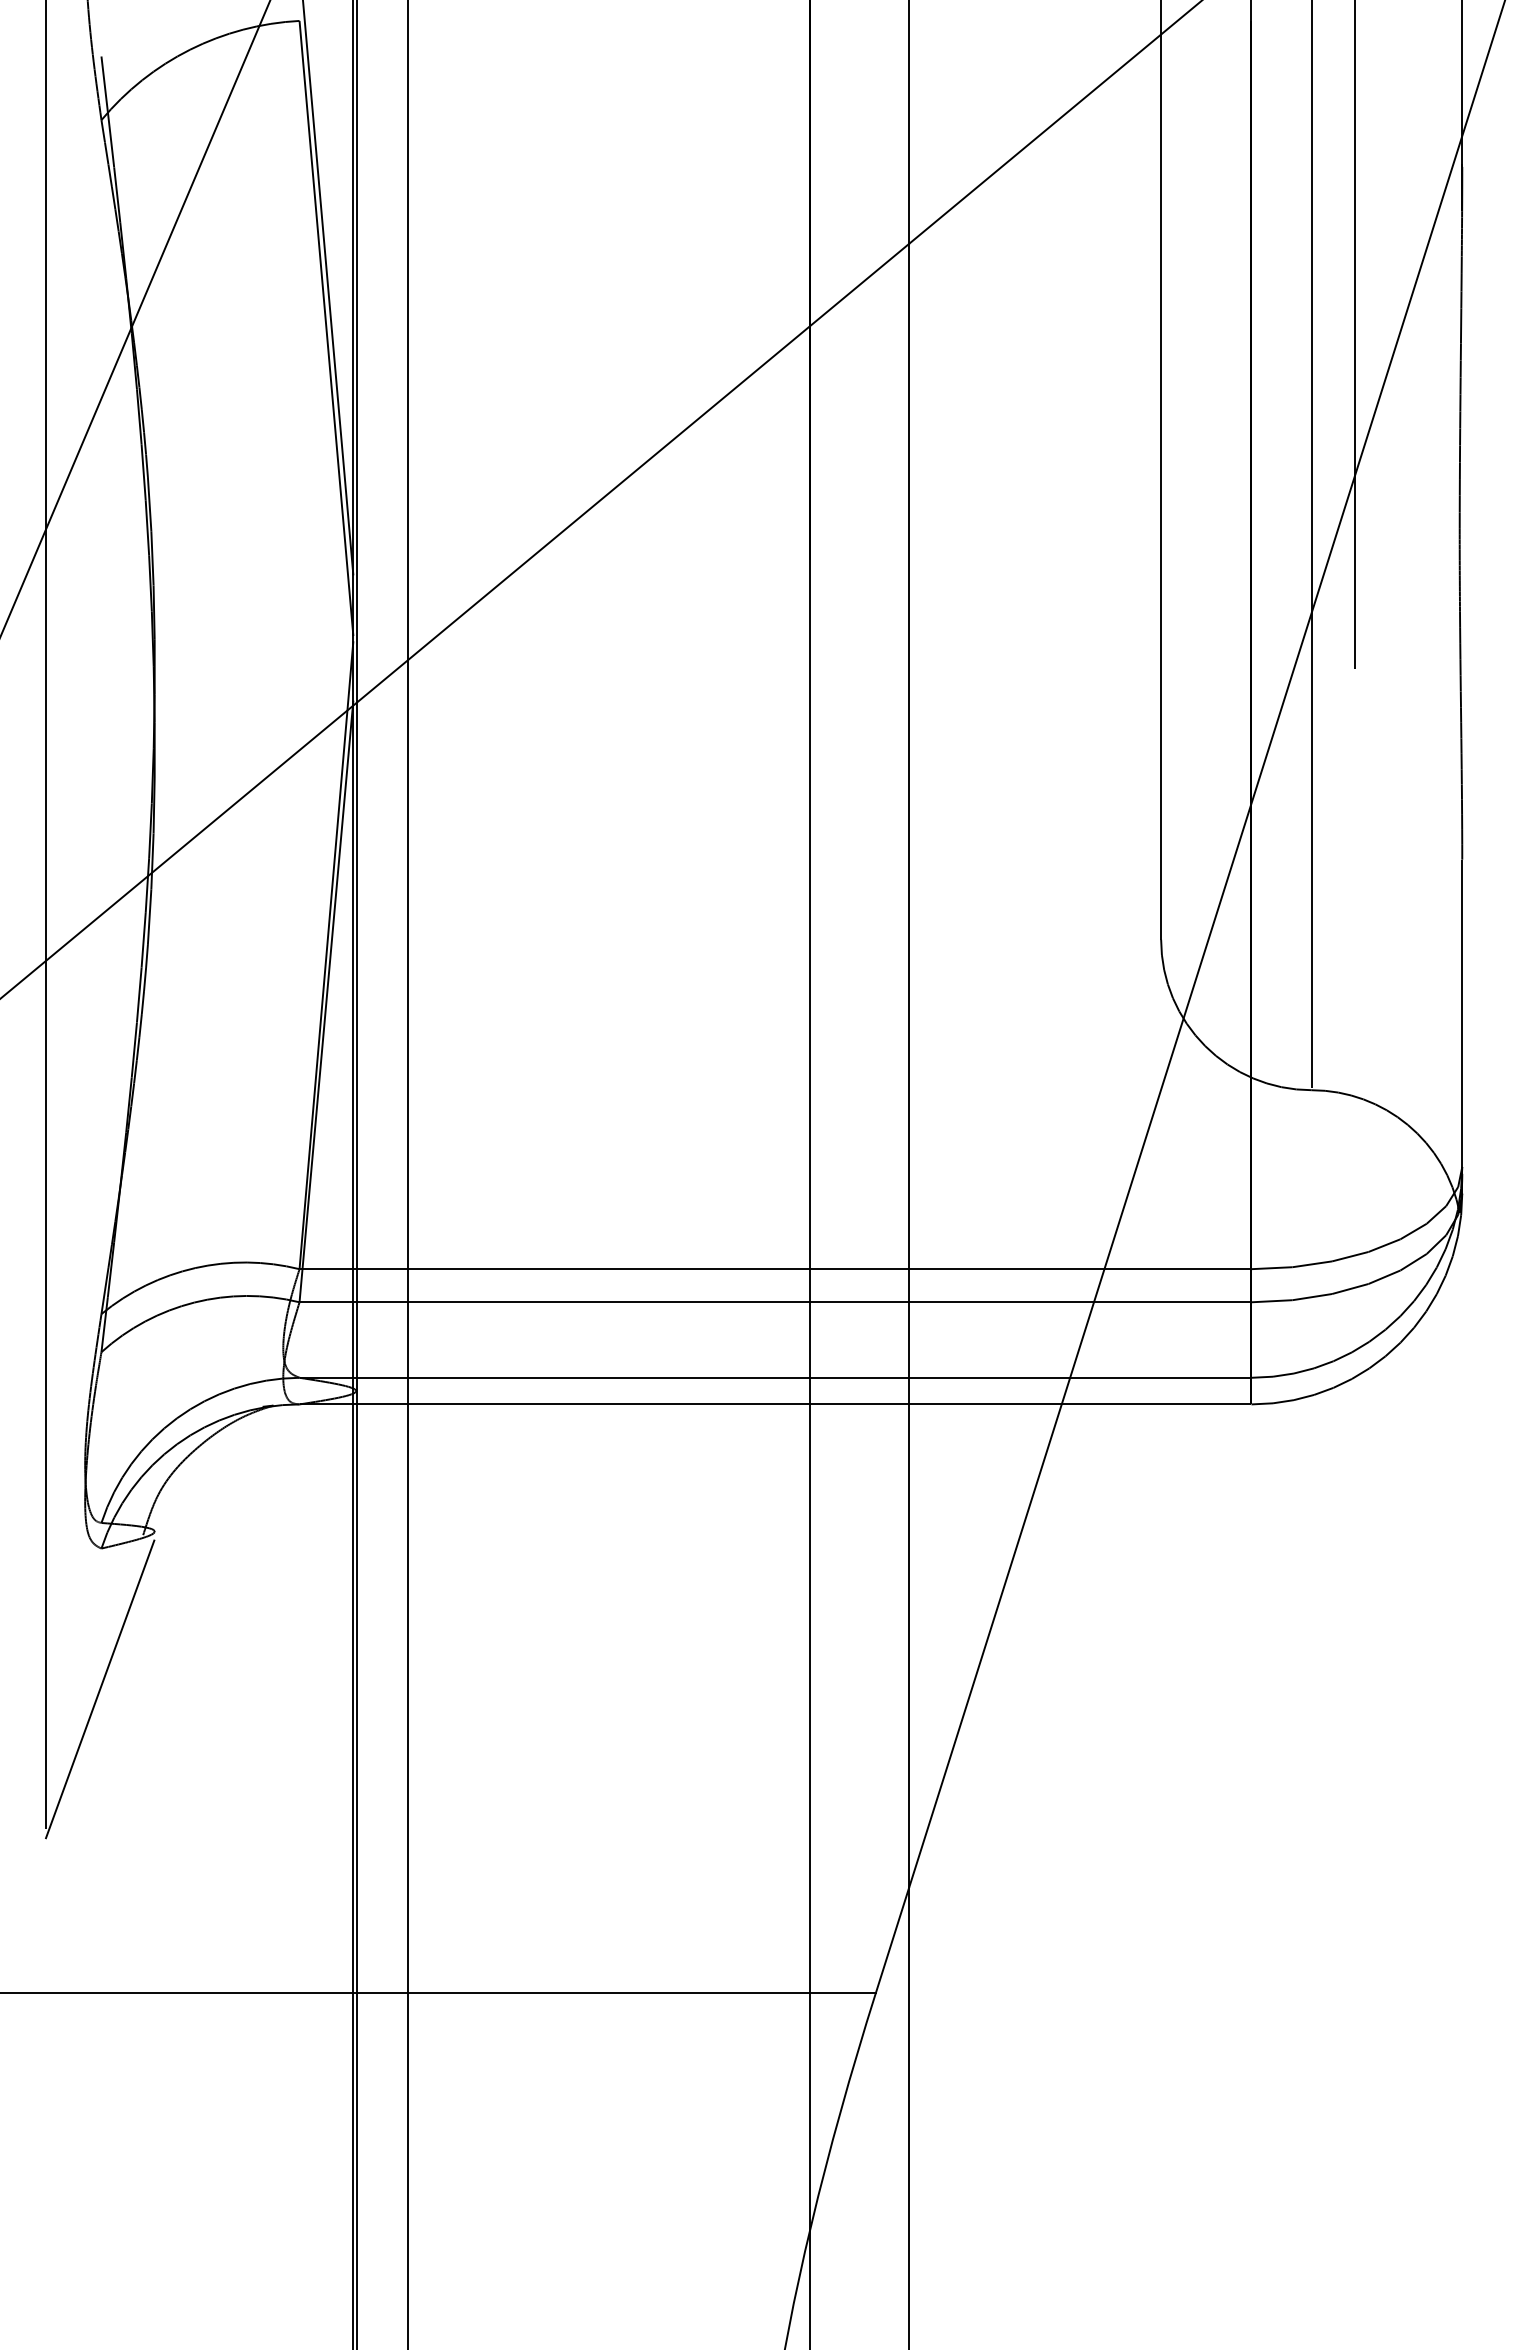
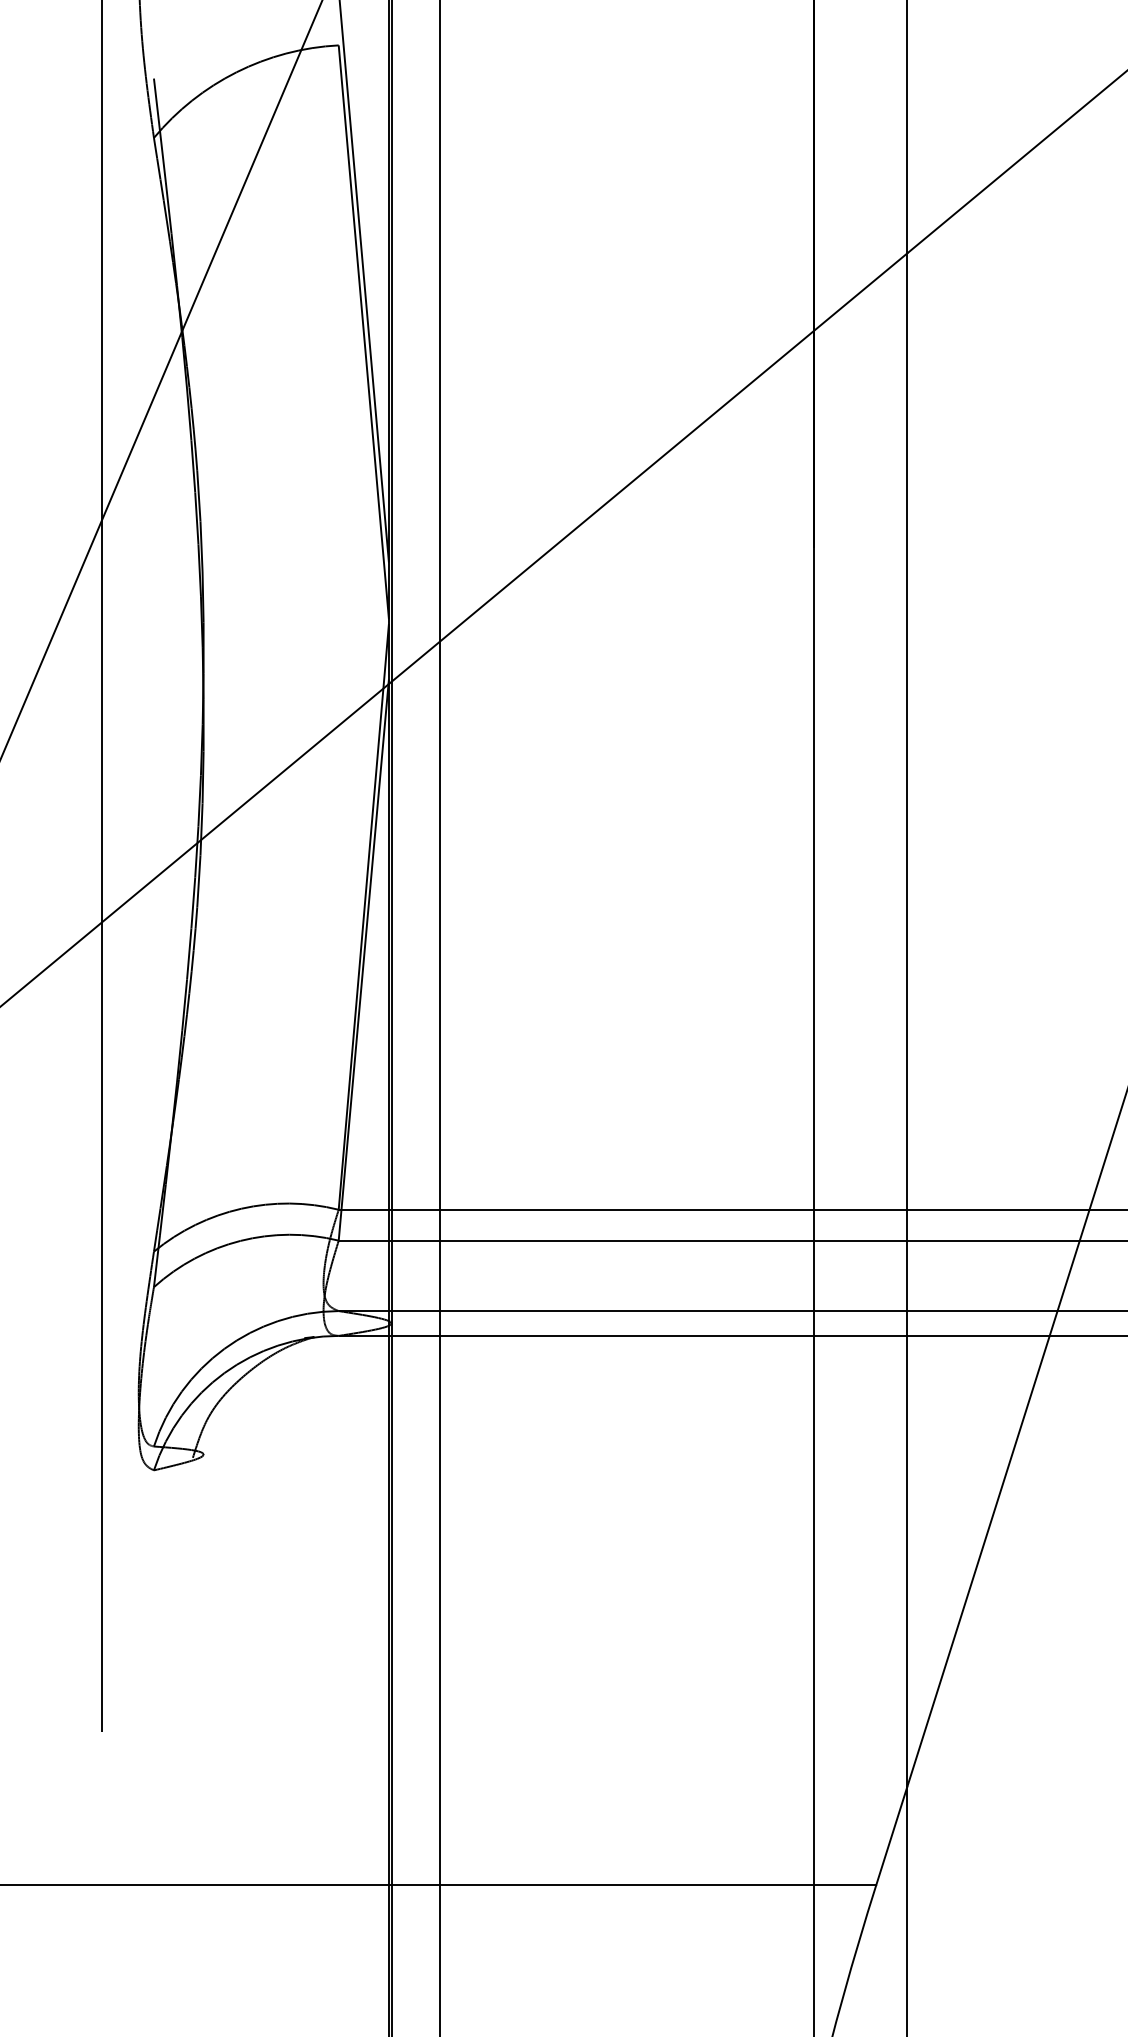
line: (99, 1689) -> (152, 1601), removed

